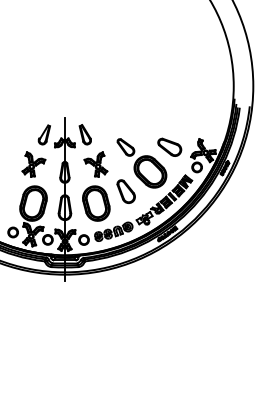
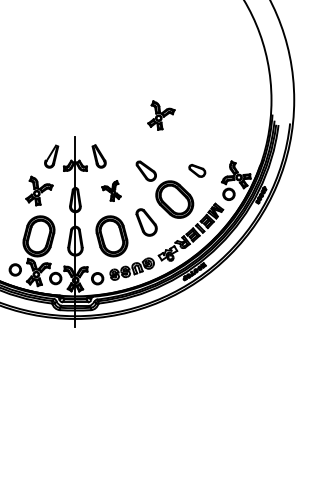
part: (138, 99) -> (160, 115), added
part: (169, 146) -> (196, 170), size x0.6
part: (95, 164) -> (110, 190), size x0.7

